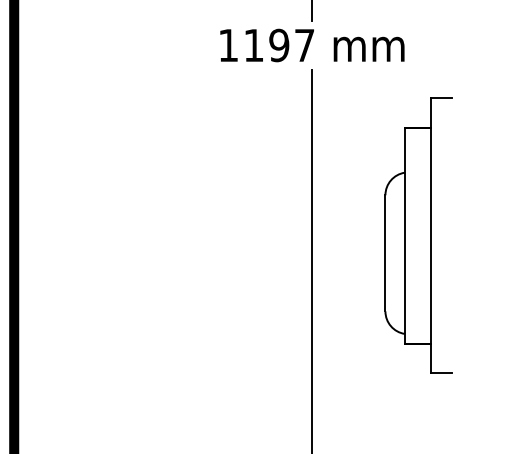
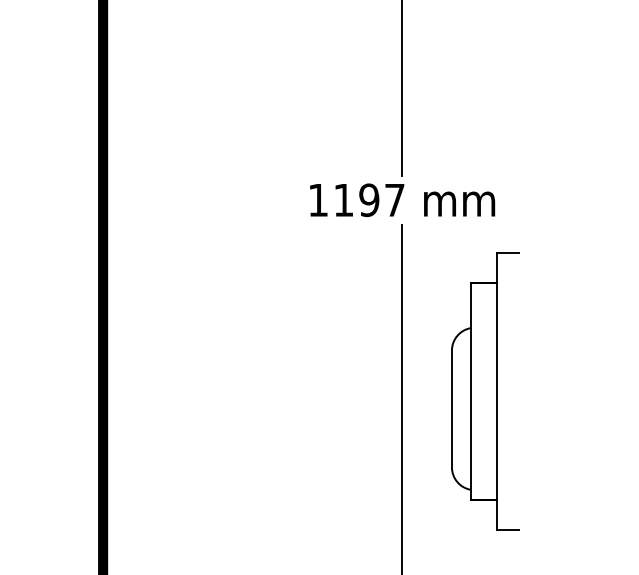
part: (418, 235) -> (485, 391), moved

